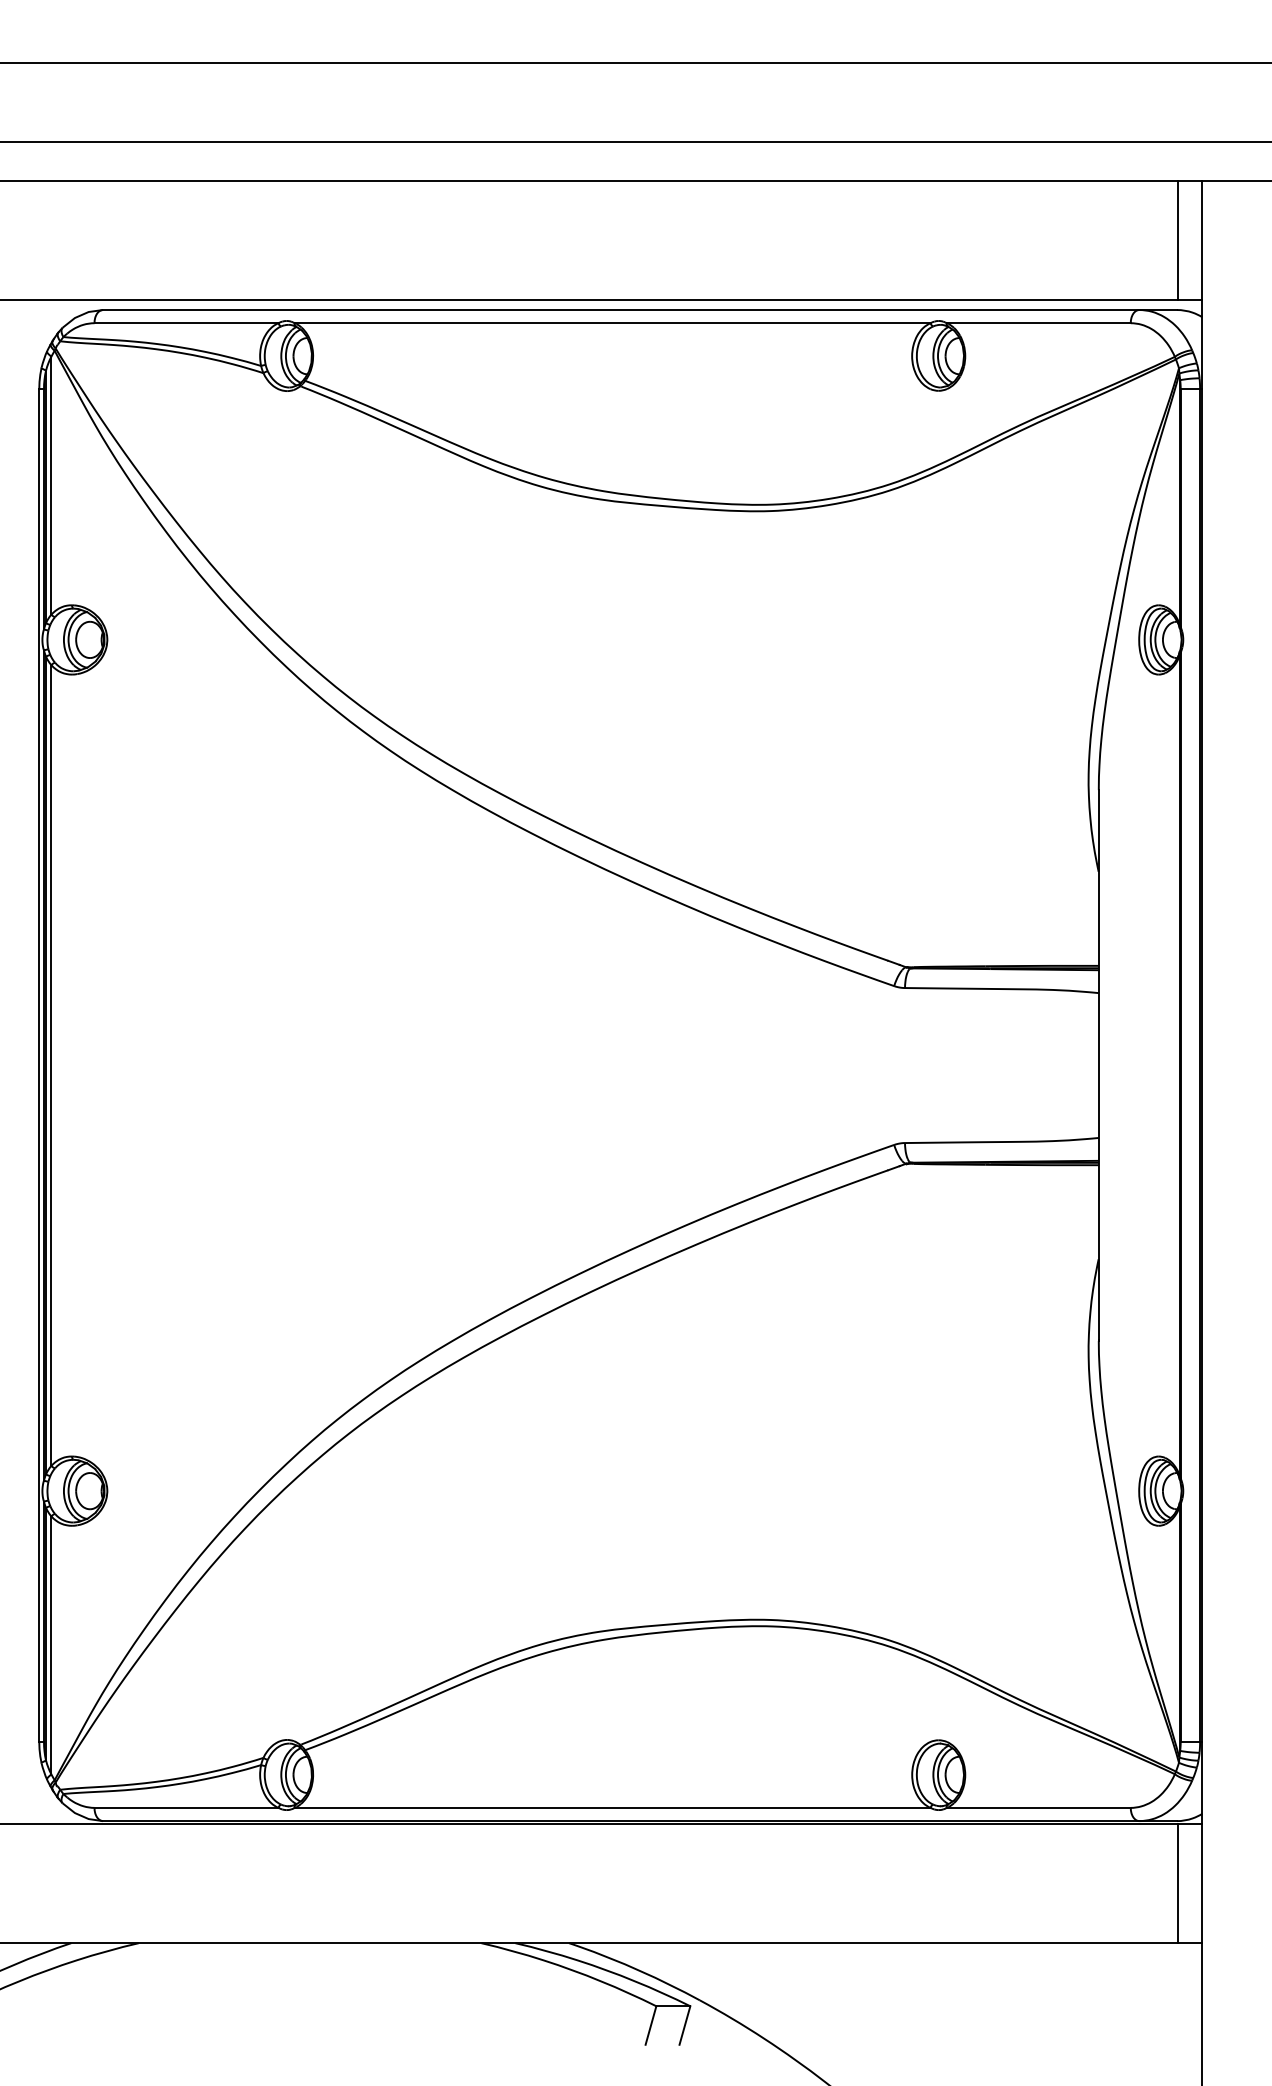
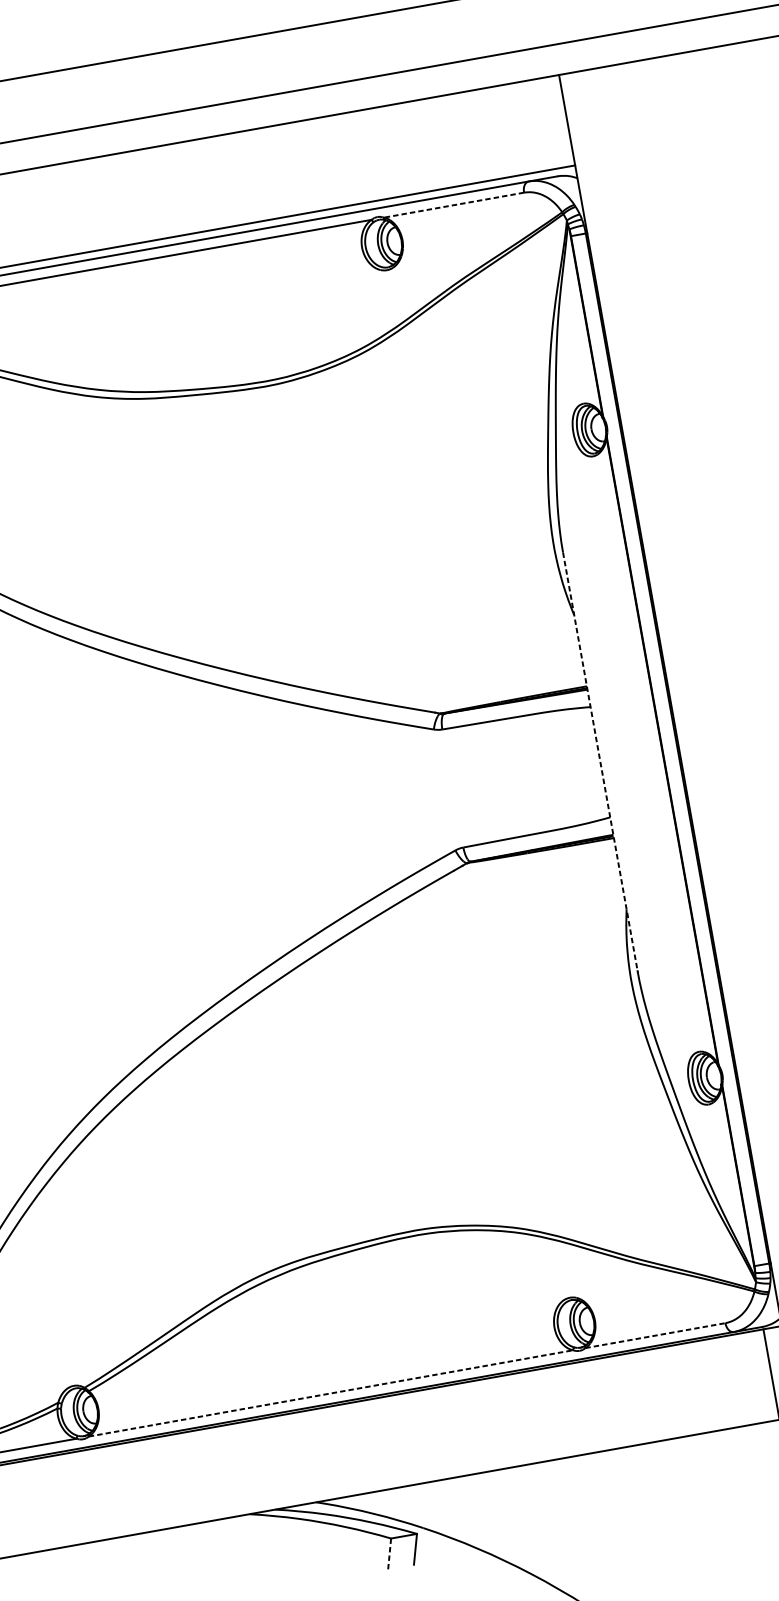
line: (1177, 240) -> (548, 123), removed
line: (1038, 323) -> (453, 205), solid -> dashed
line: (1098, 1066) -> (600, 763), solid -> dashed
line: (612, 1807) -> (330, 1393), solid -> dashed
line: (1039, 1807) -> (655, 1335), solid -> dashed
line: (651, 2025) -> (390, 1553), solid -> dashed

